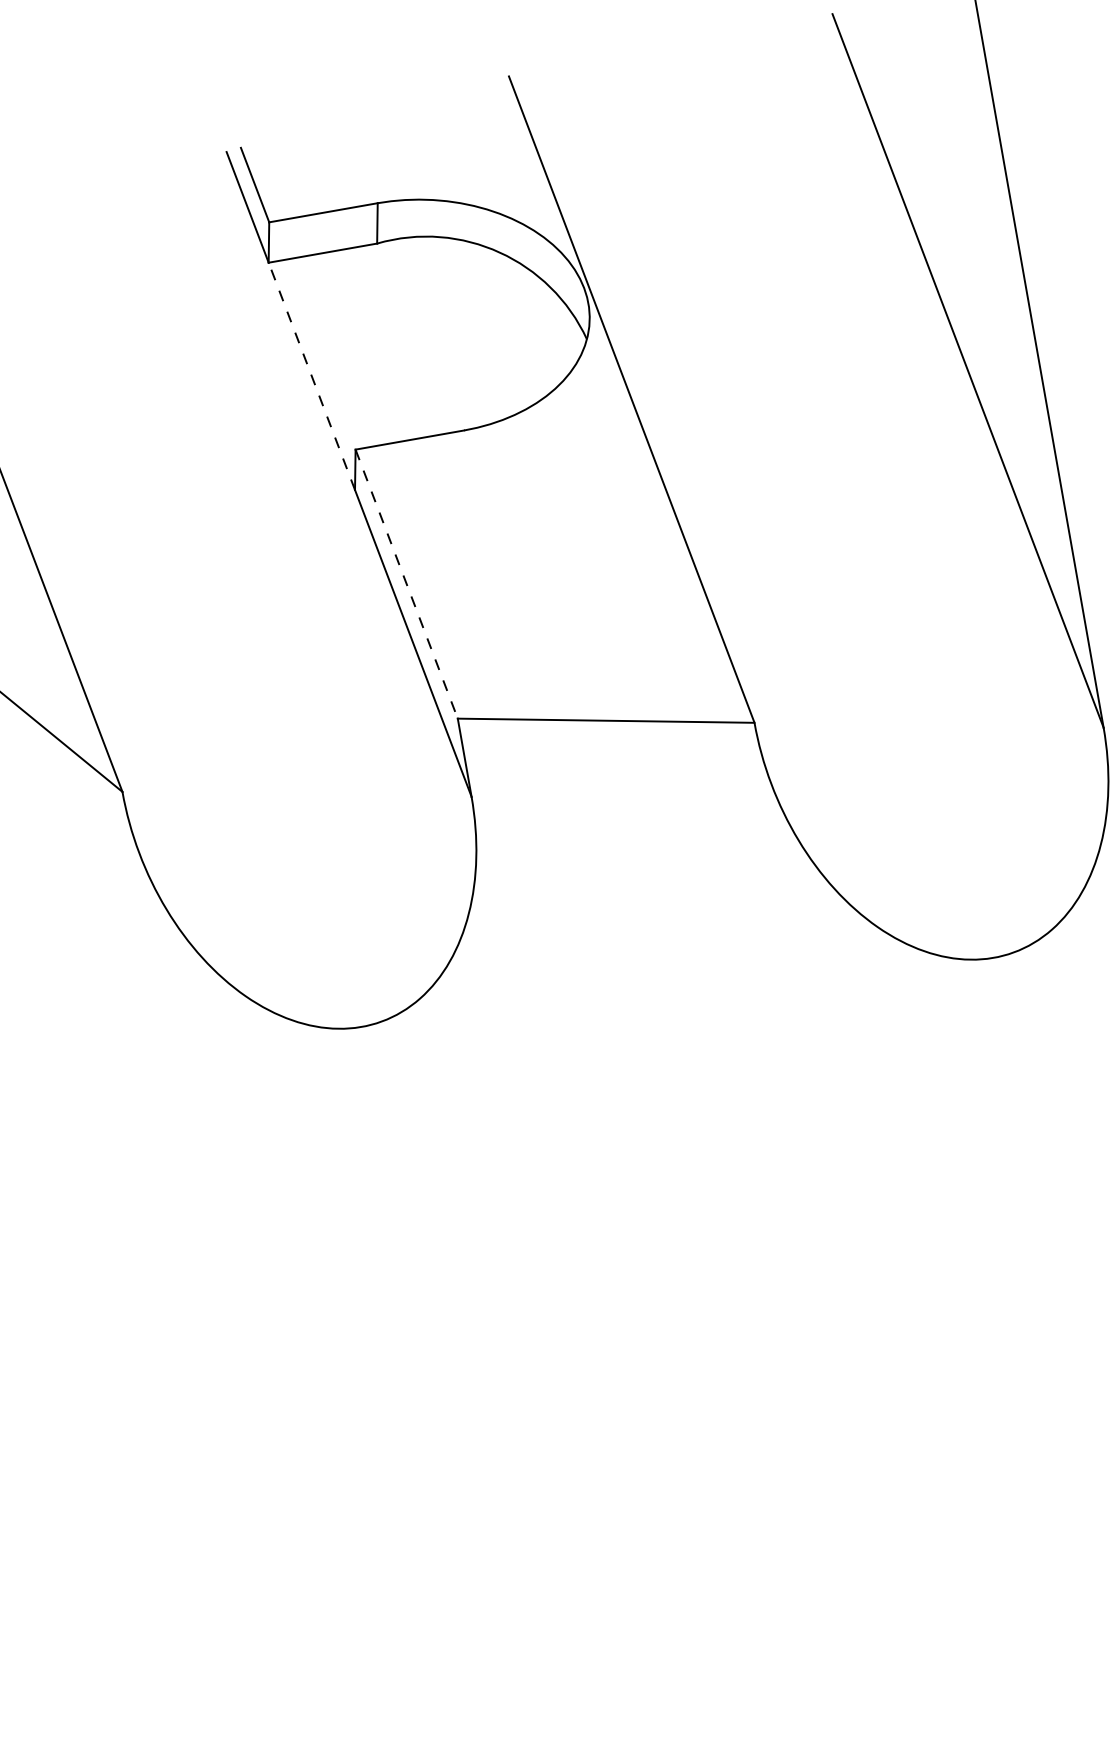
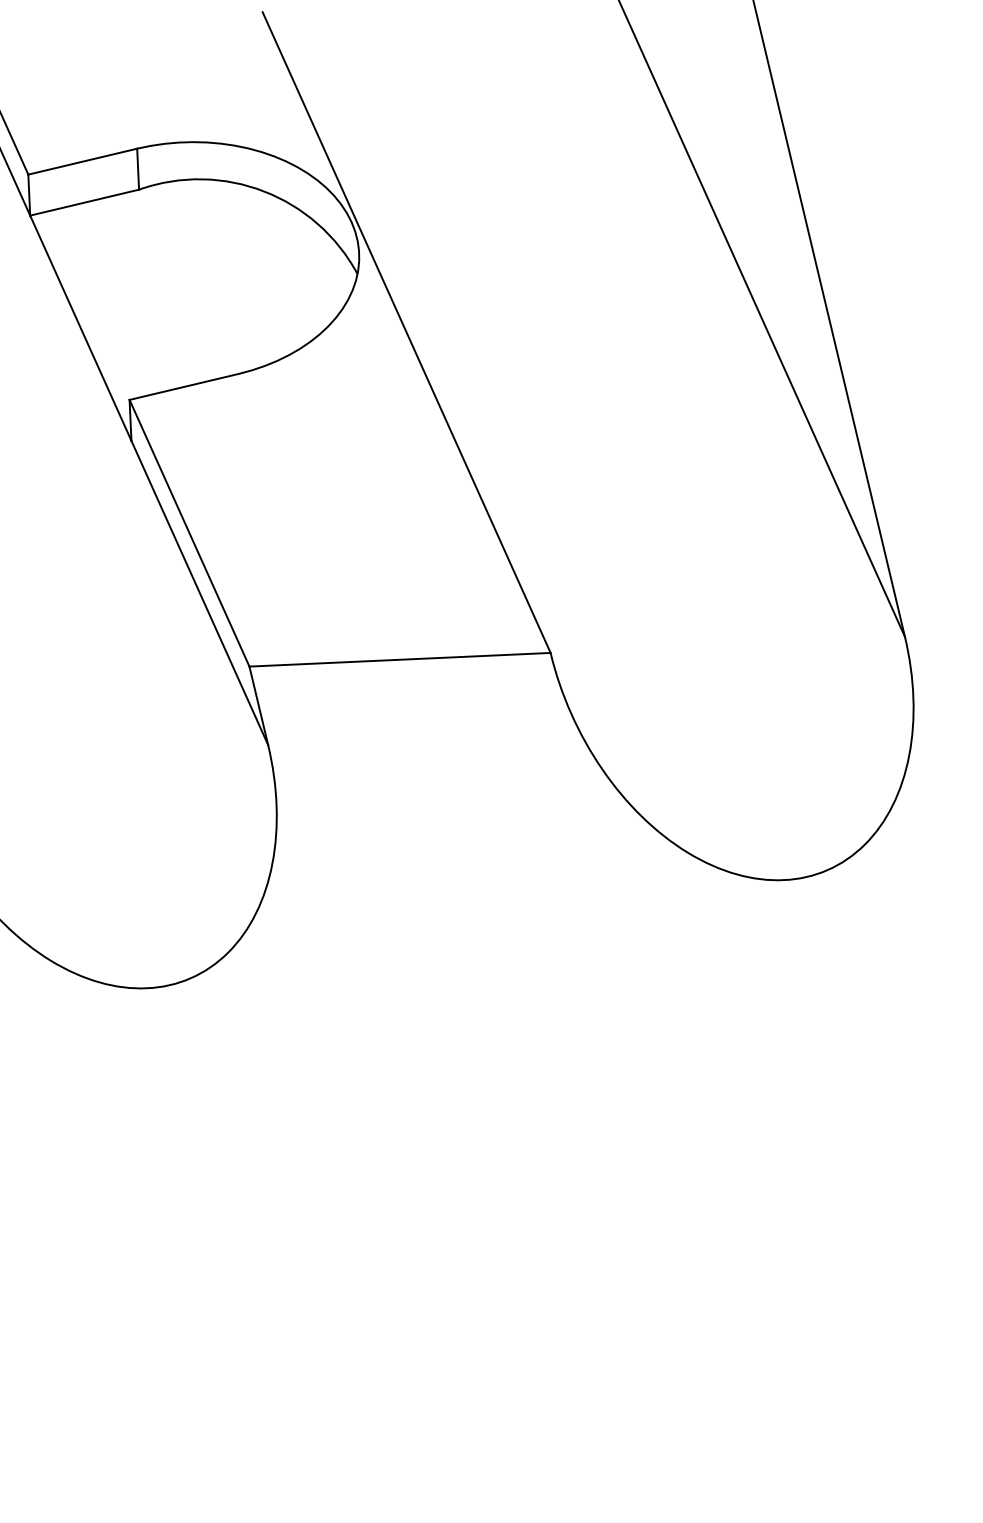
line: (311, 376) -> (80, 328), dashed -> solid
line: (406, 584) -> (189, 533), dashed -> solid

